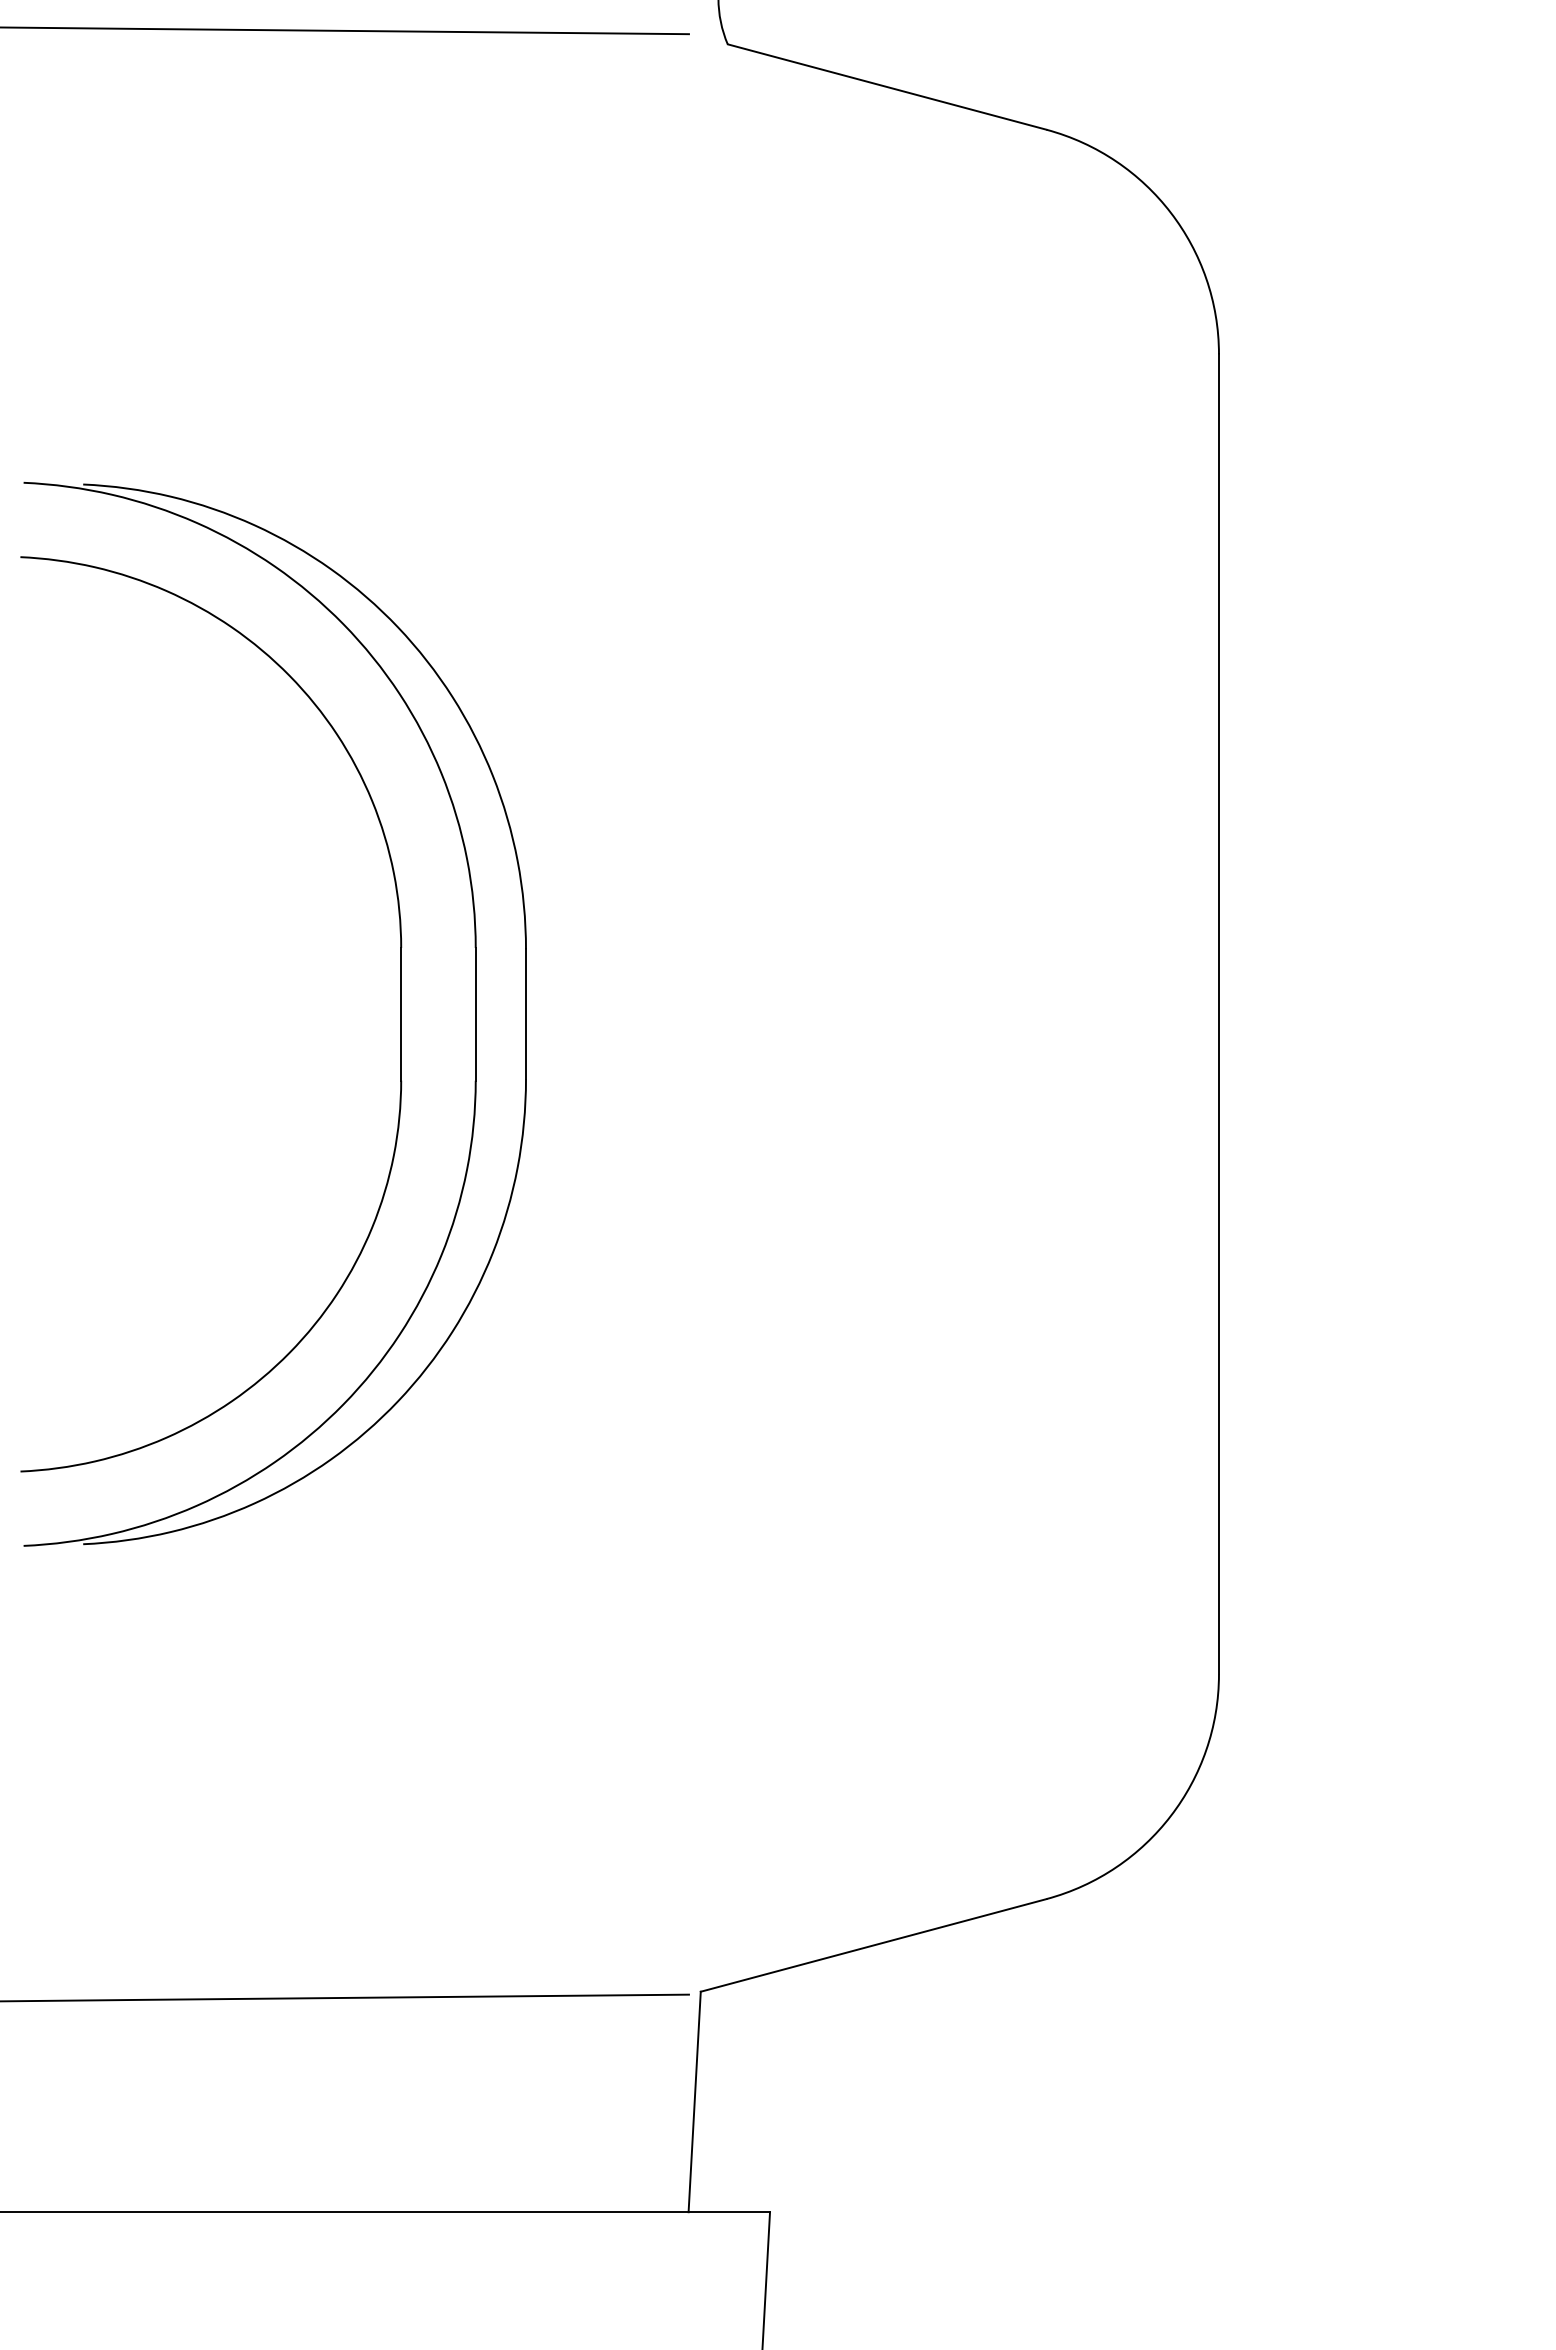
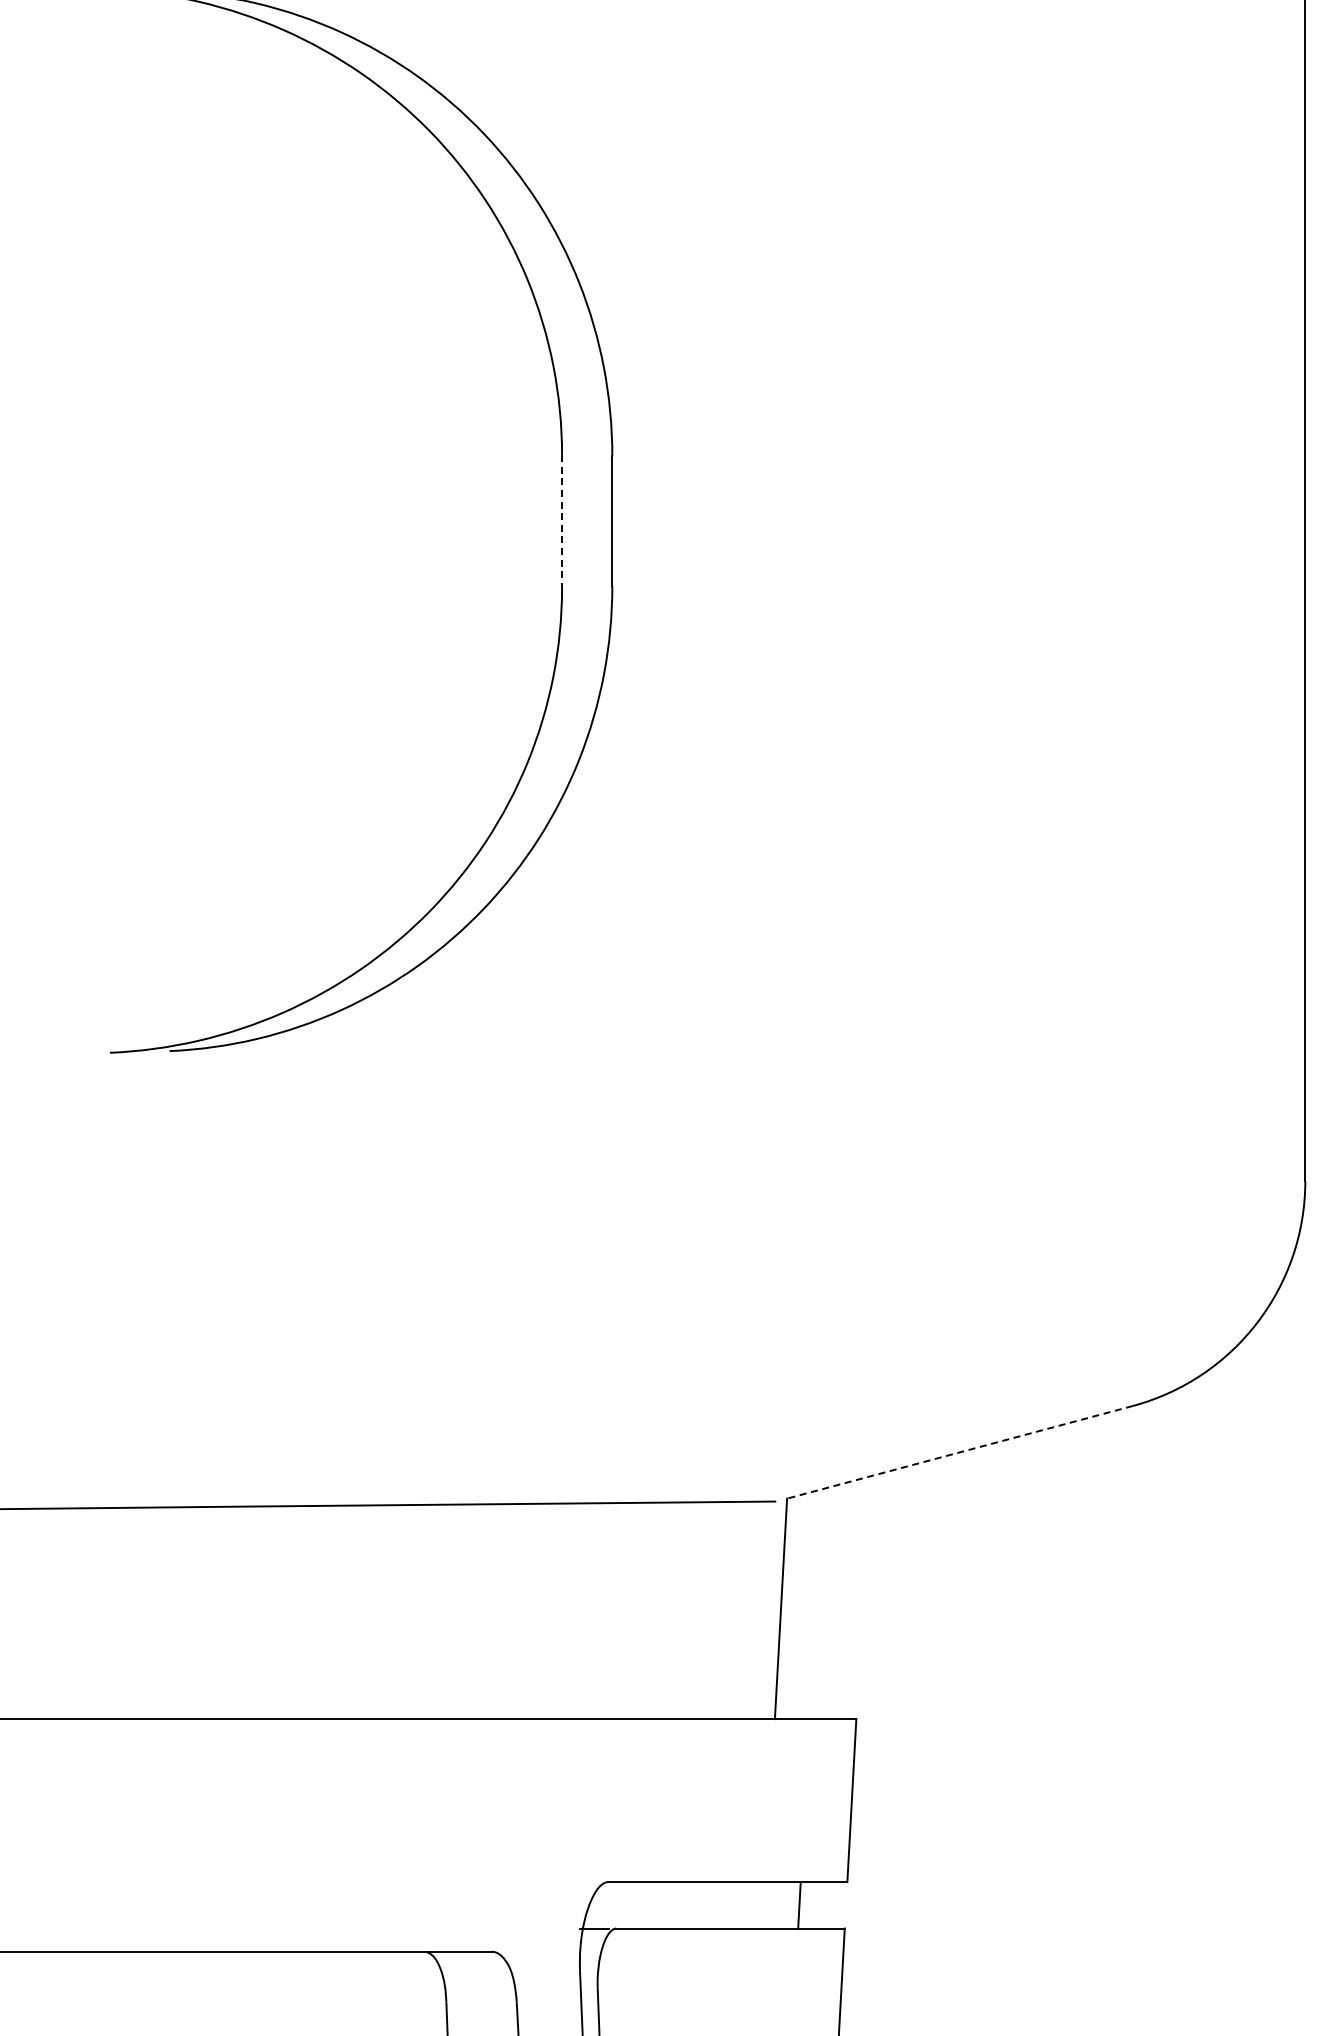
part: (400, 1014) -> (486, 521), removed
line: (475, 1014) -> (561, 521), solid -> dashed
line: (873, 1945) -> (959, 1452), solid -> dashed

